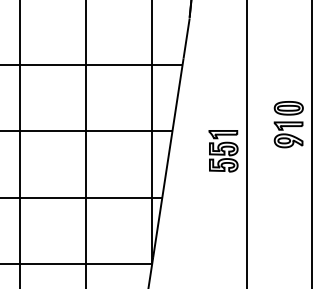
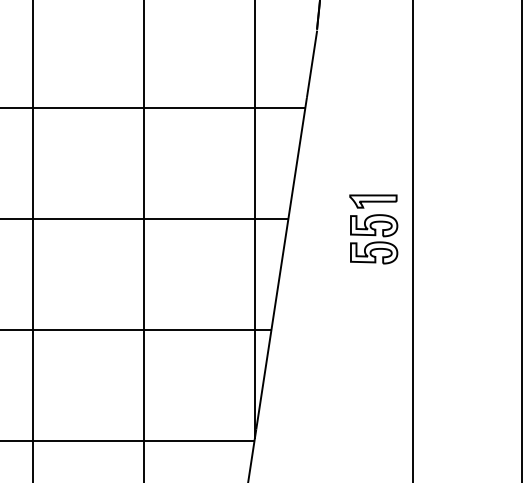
part: (288, 124) -> (482, 208), removed
part: (223, 151) -> (373, 229), moved

